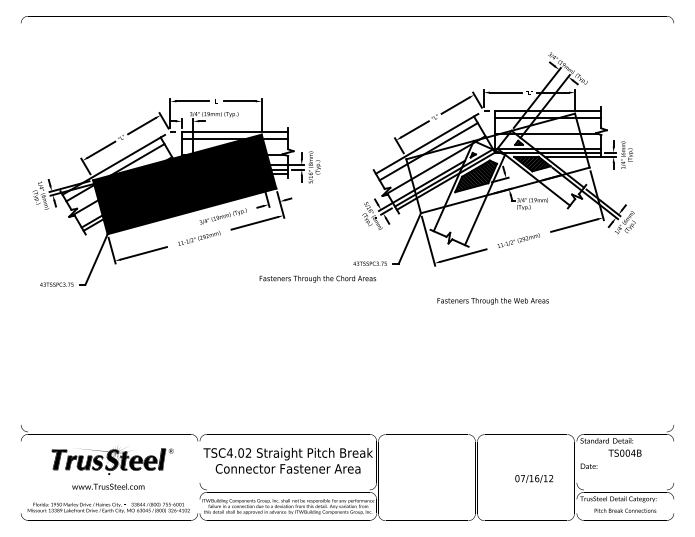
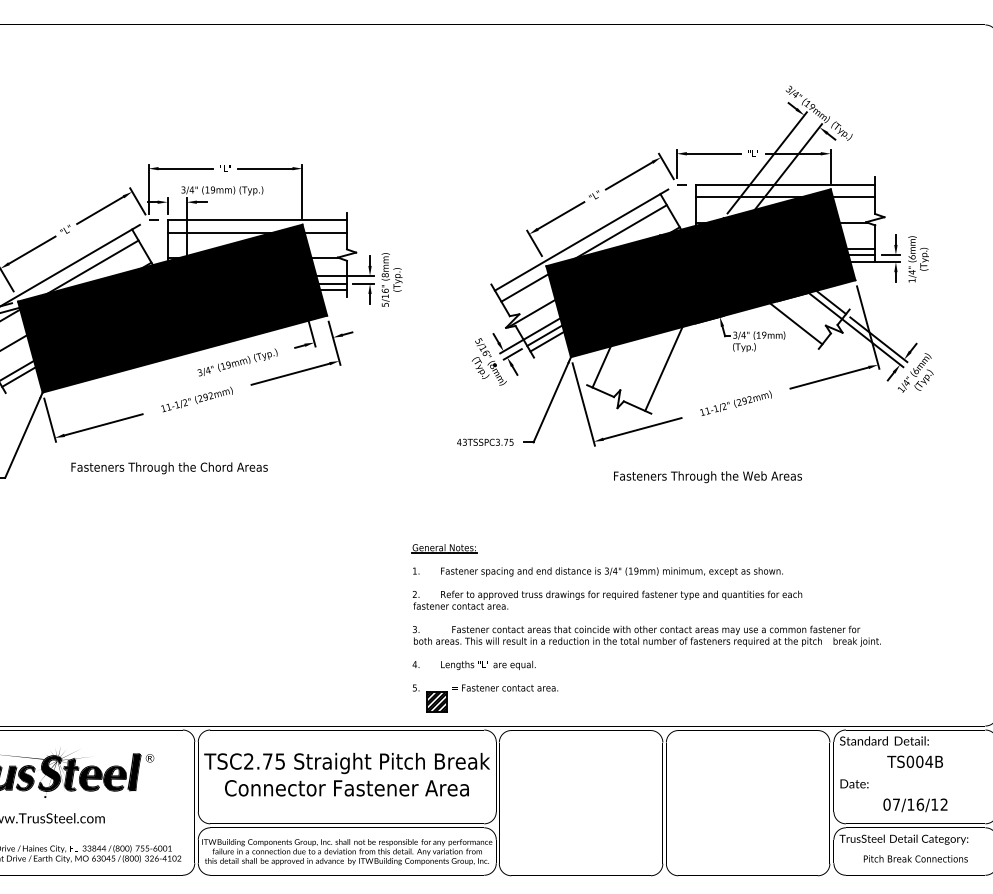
fill: (497, 163) -> (700, 273), added
text: (317, 278) -> (168, 467), moved
text: (492, 301) -> (706, 477), moved
part: (465, 374) -> (646, 629), added
text: (238, 452) -> (263, 760), TSC4.02 -> TSC2.75
text: (534, 478) -> (915, 804), moved

